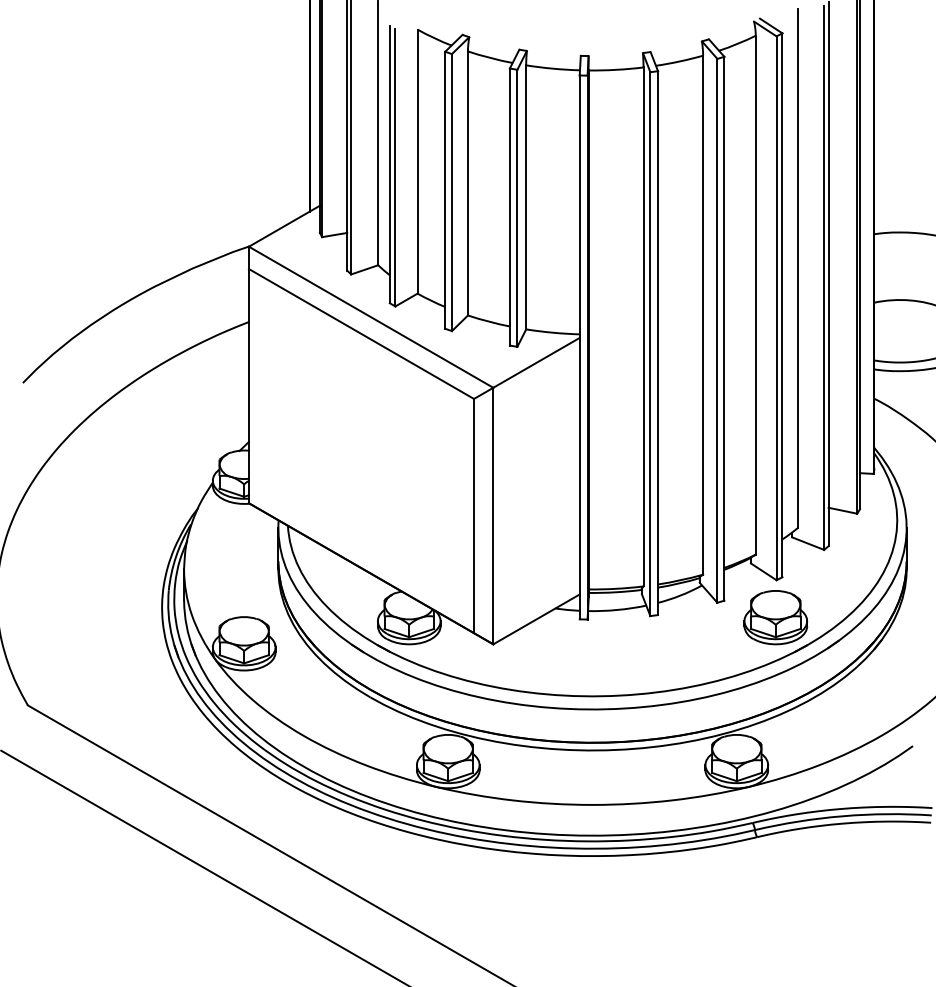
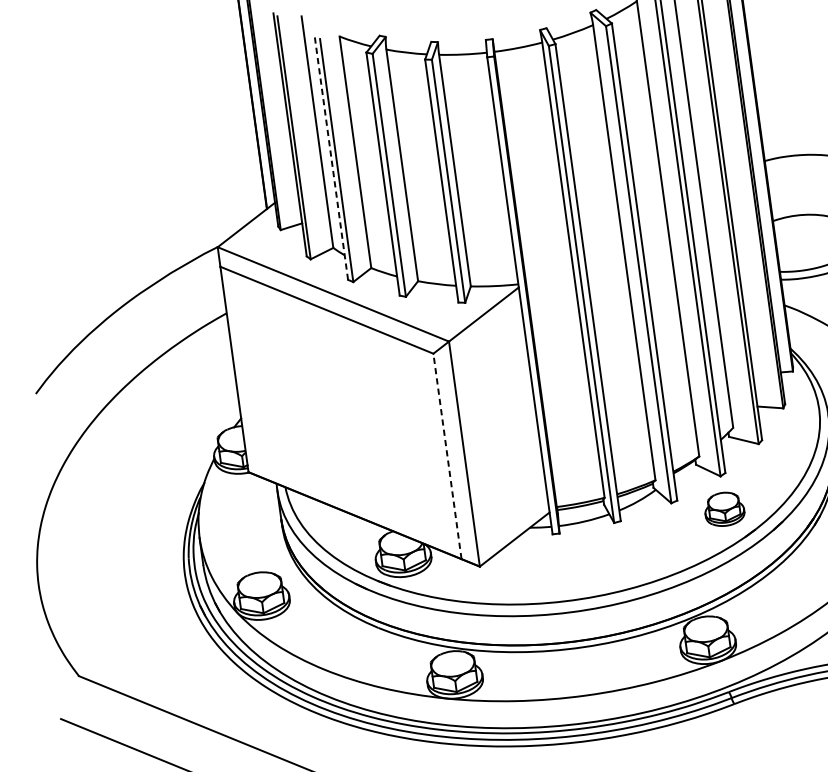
line: (389, 164) -> (331, 158), solid -> dashed
line: (474, 515) -> (447, 455), solid -> dashed
part: (775, 617) -> (724, 509), size x0.7

